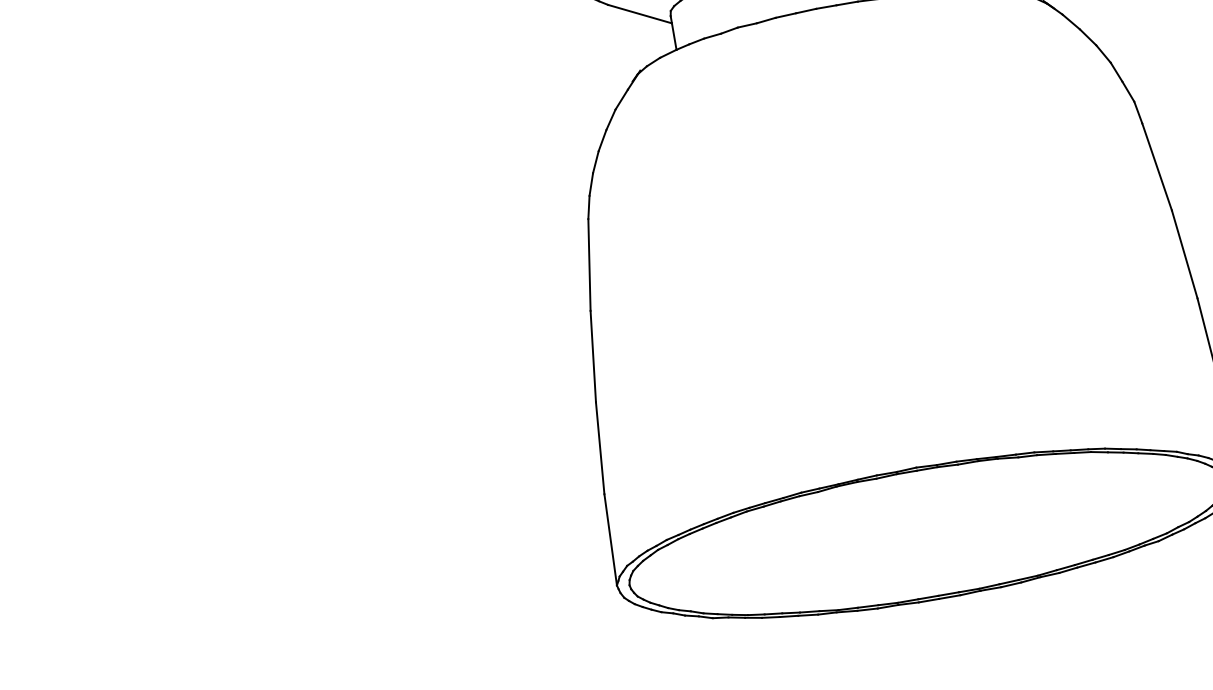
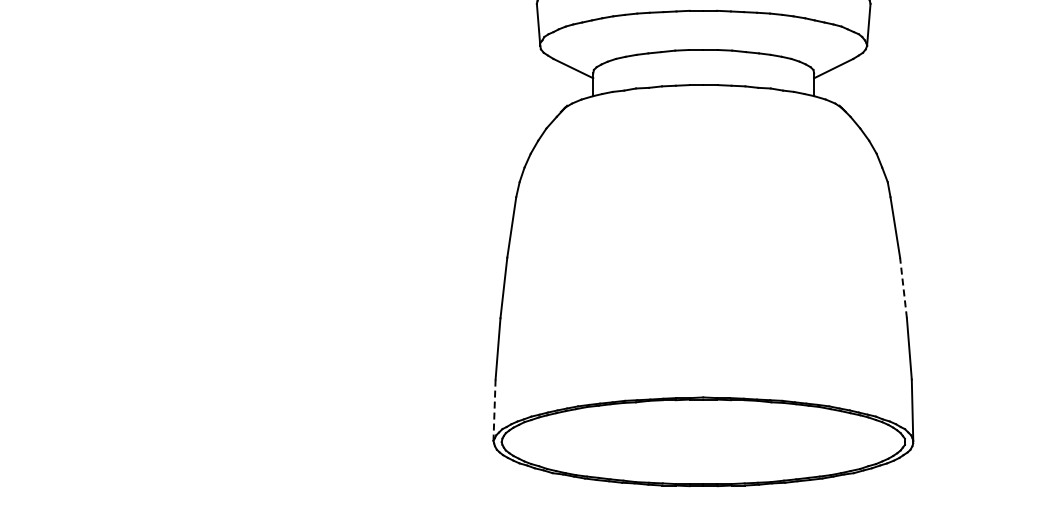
line: (1184, 255) -> (903, 288), solid -> dashed
line: (610, 540) -> (494, 410), solid -> dashed

